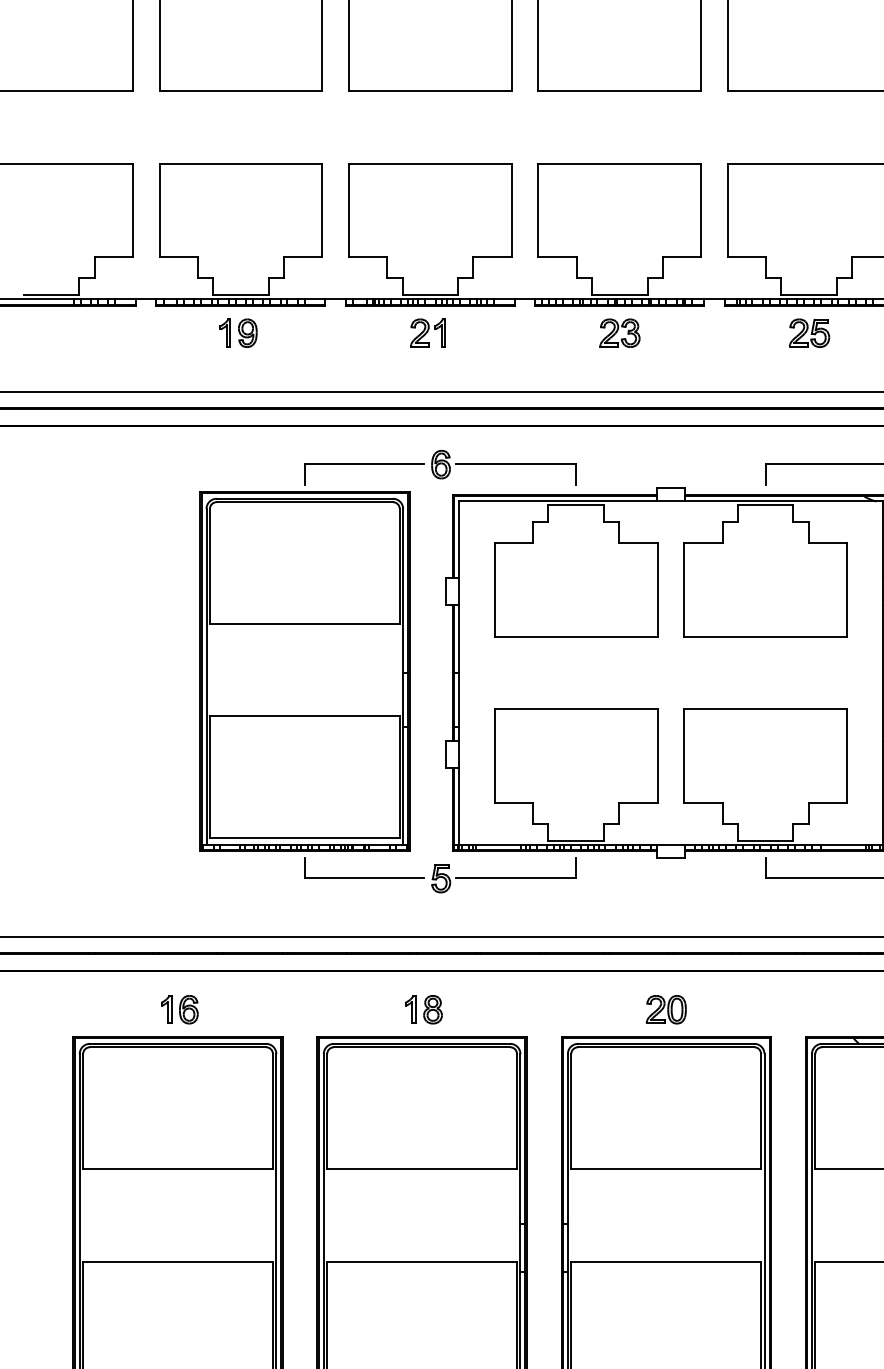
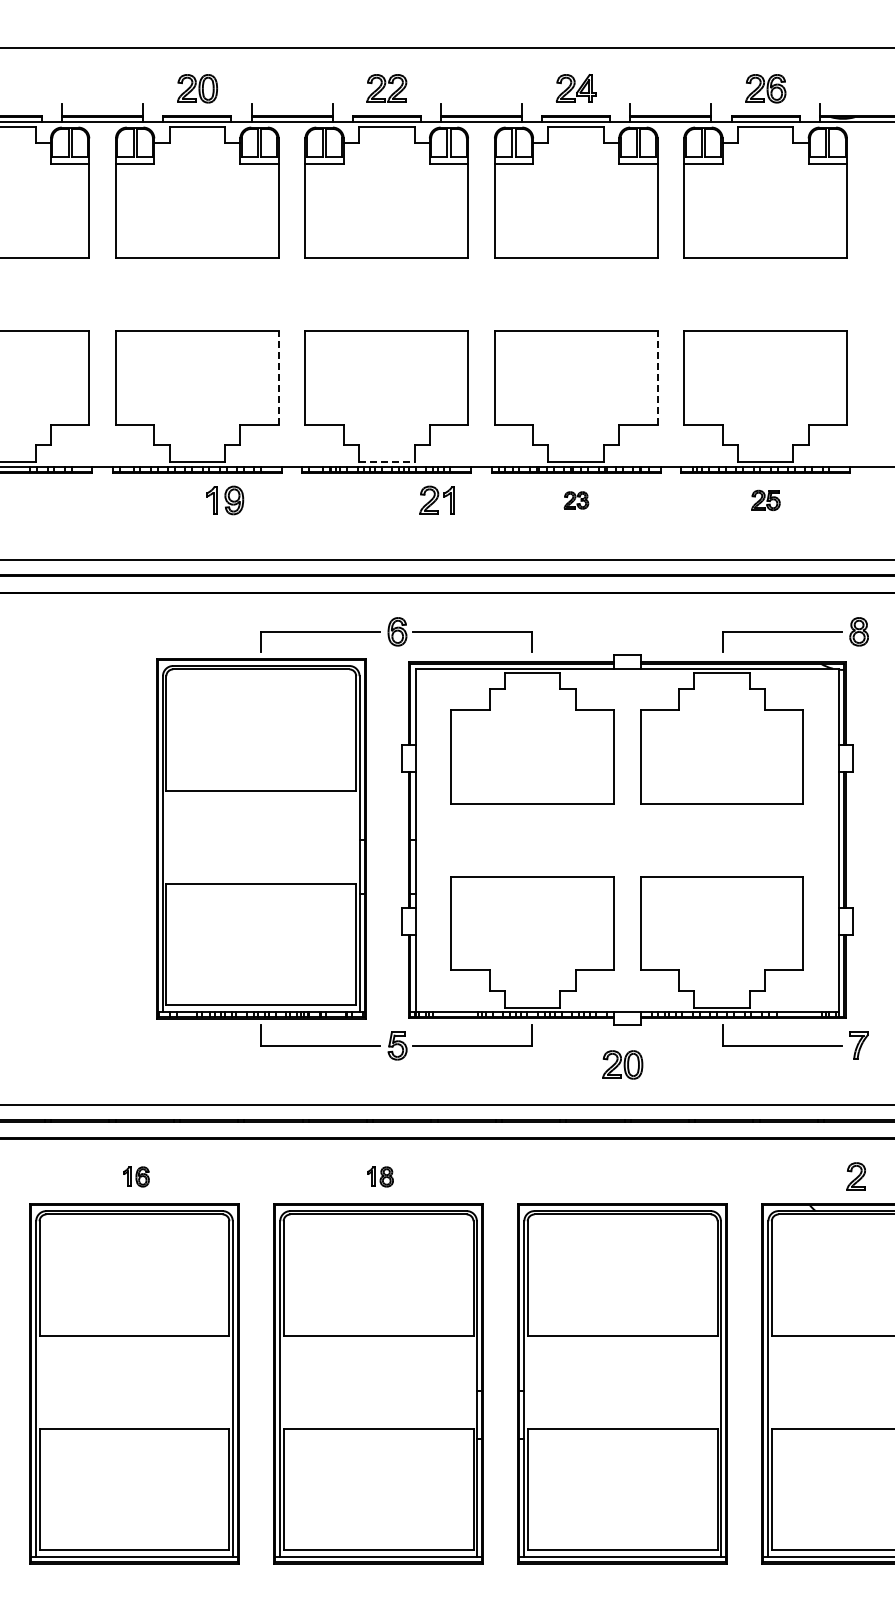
line: (322, 210) -> (278, 377), solid -> dashed
line: (701, 210) -> (657, 377), solid -> dashed
line: (430, 294) -> (386, 461), solid -> dashed
part: (427, 332) -> (436, 499), moved
part: (239, 333) -> (225, 500), moved
part: (620, 333) -> (576, 500), size x0.6
part: (809, 333) -> (765, 500), size x0.7
part: (180, 1009) -> (136, 1176), size x0.7
part: (424, 1009) -> (380, 1176), size x0.7
part: (666, 1009) -> (622, 1064), moved

